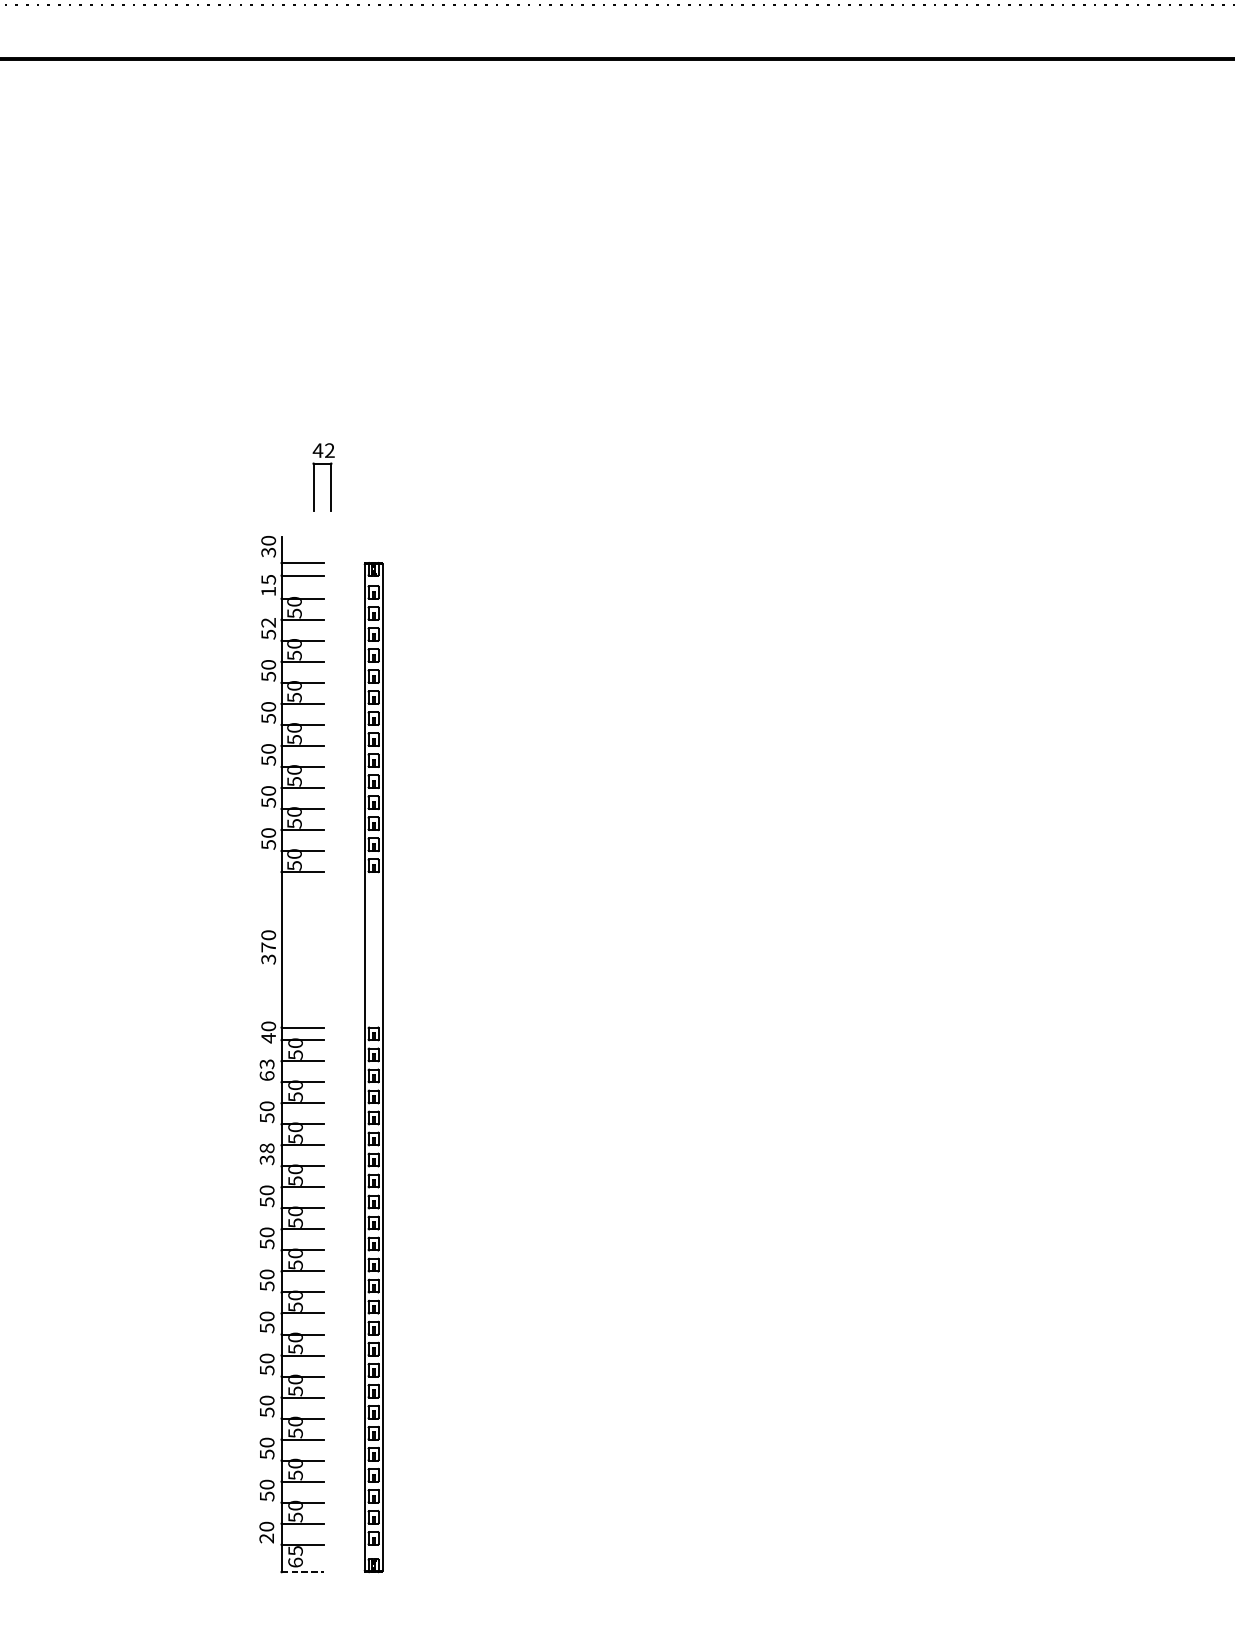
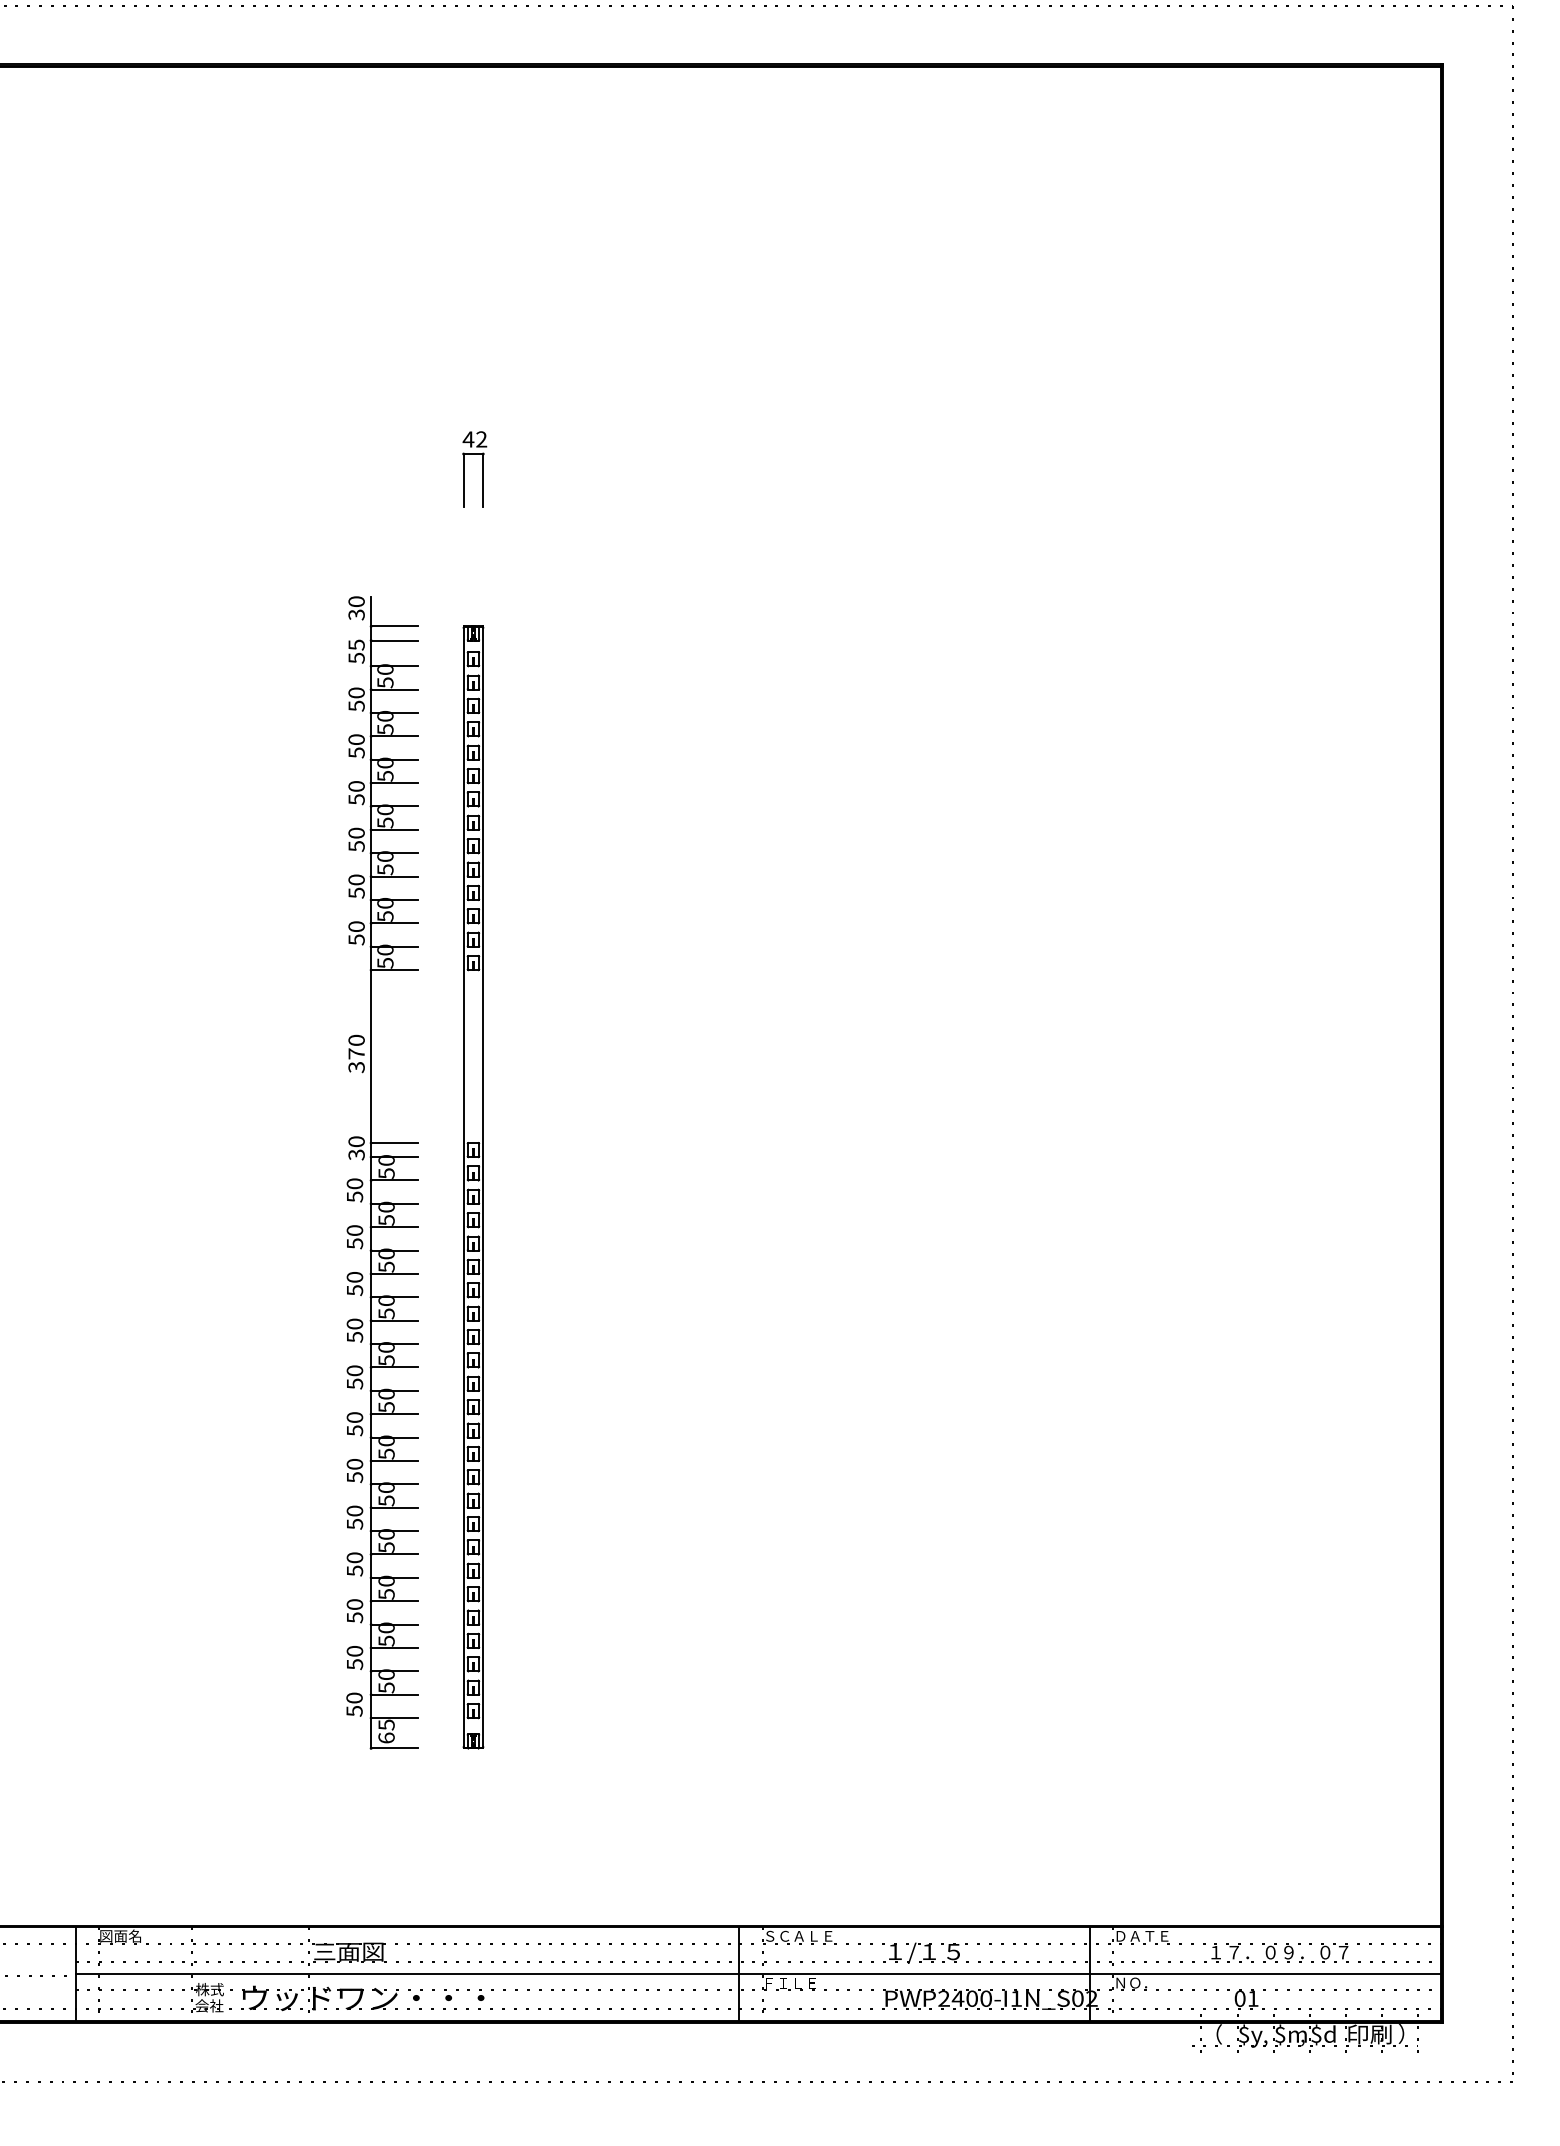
part: (330, 477) -> (482, 469), moved
text: (268, 590) -> (356, 657), 15 -> 55
text: (268, 622) -> (356, 692), 52 -> 50
text: (268, 1037) -> (356, 1154), 40 -> 30
text: (266, 1070) -> (354, 1190), 63 -> 50
text: (266, 1153) -> (354, 1283), 38 -> 50
text: (266, 1537) -> (354, 1710), 20 -> 50
line: (302, 1572) -> (394, 1748), dashed -> solid

